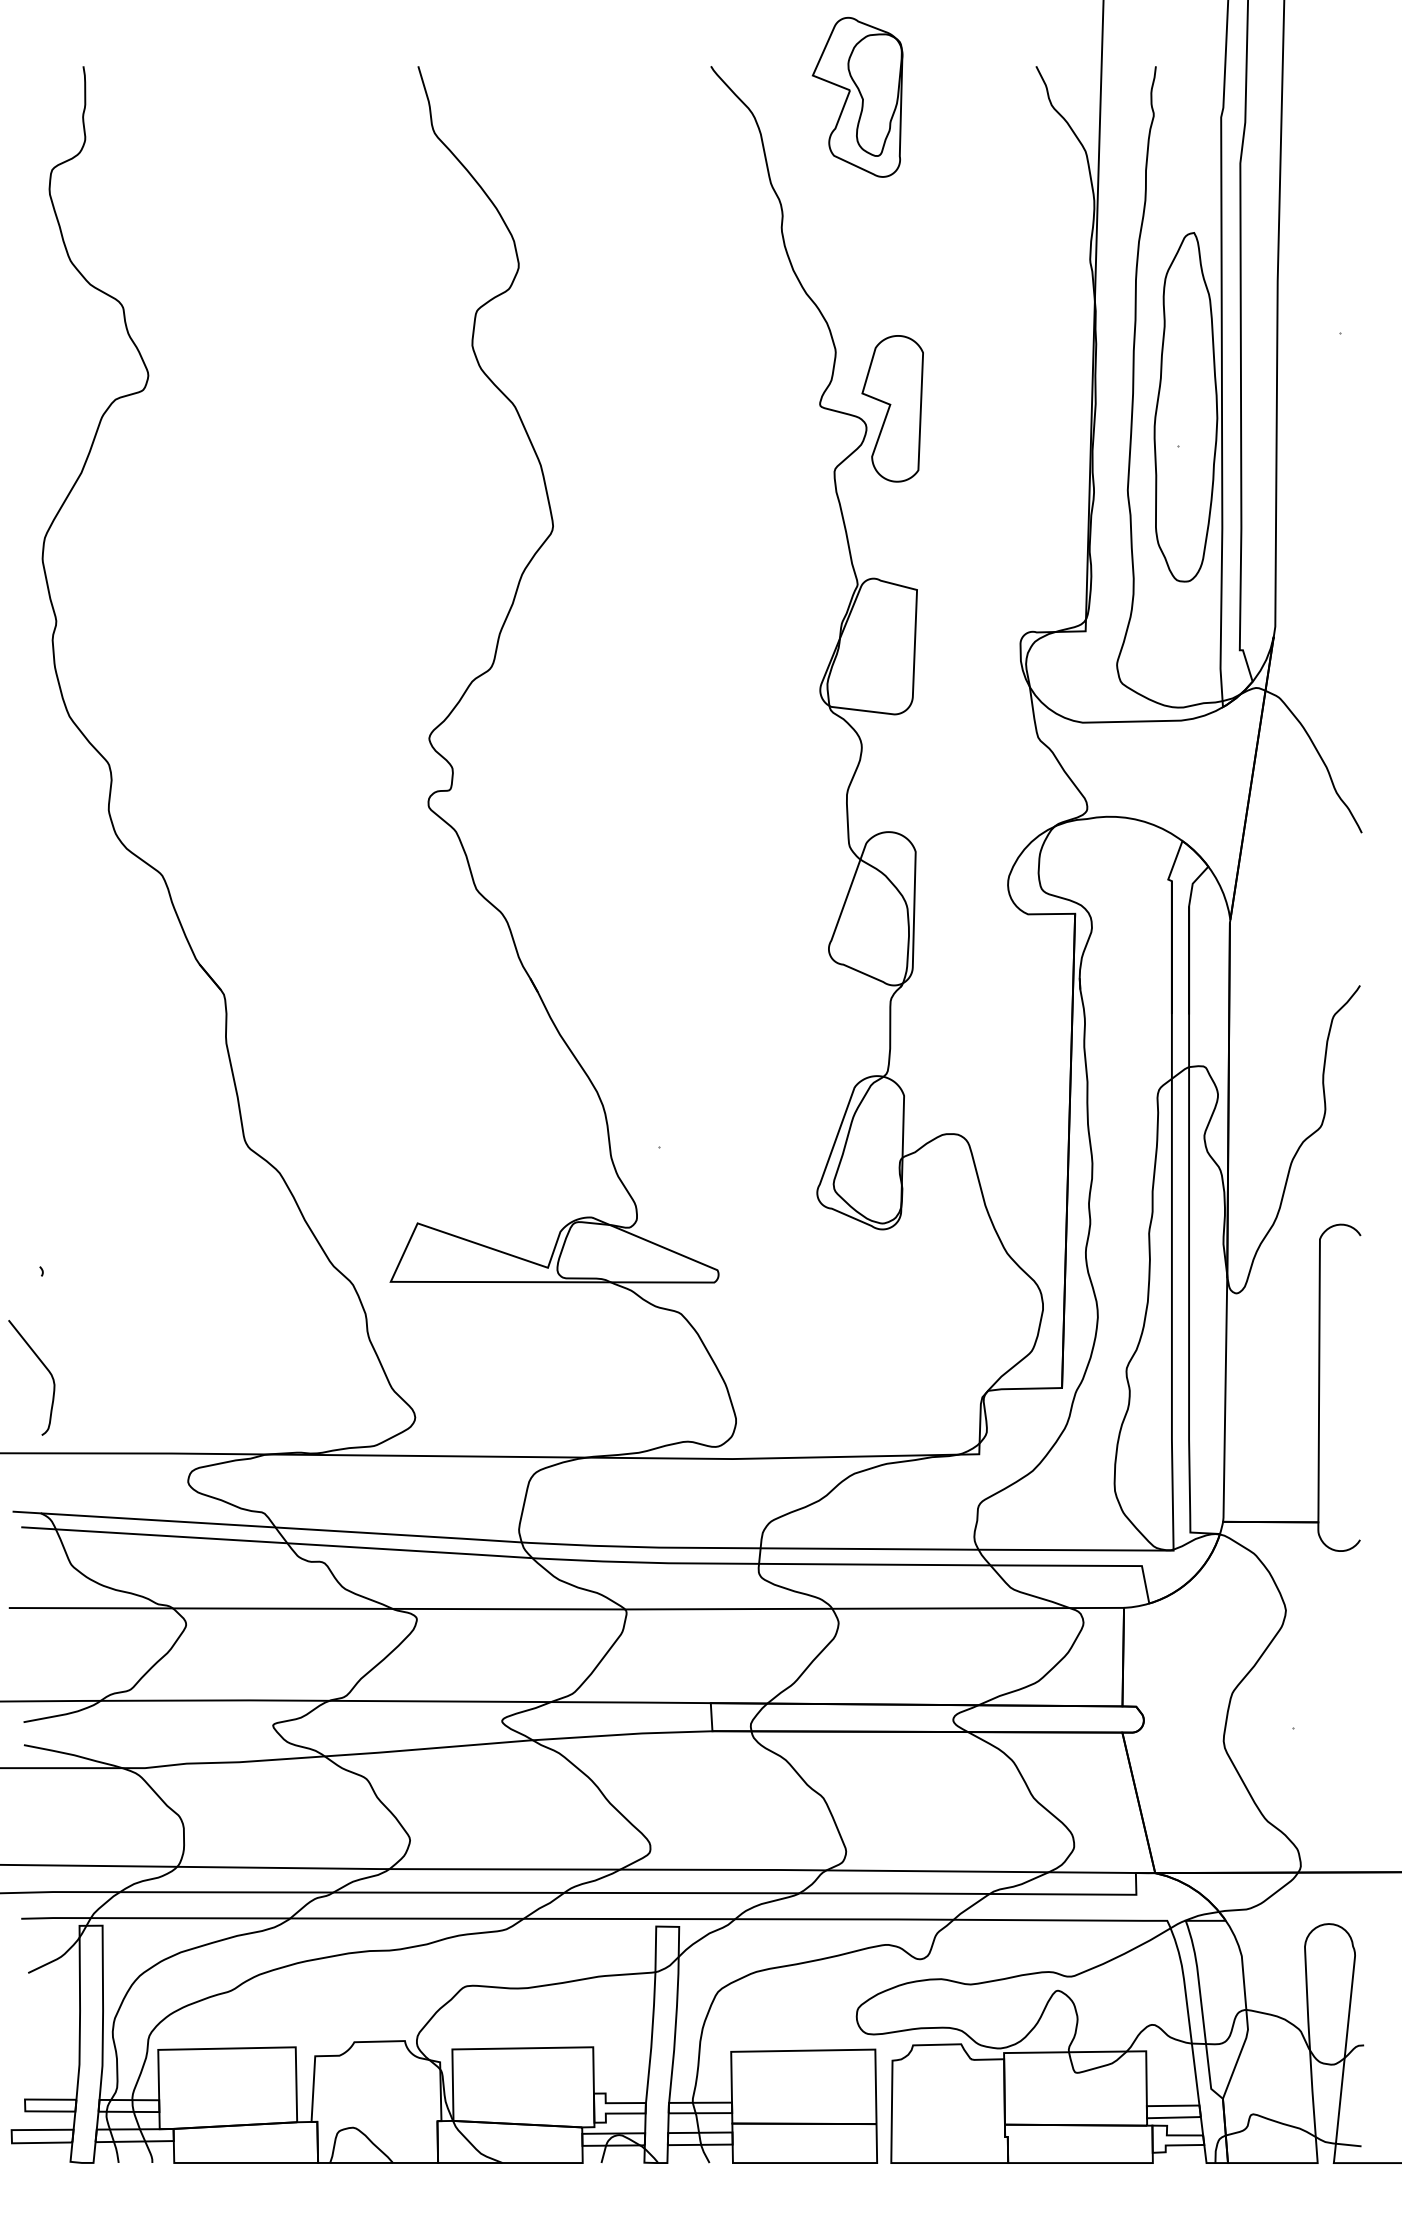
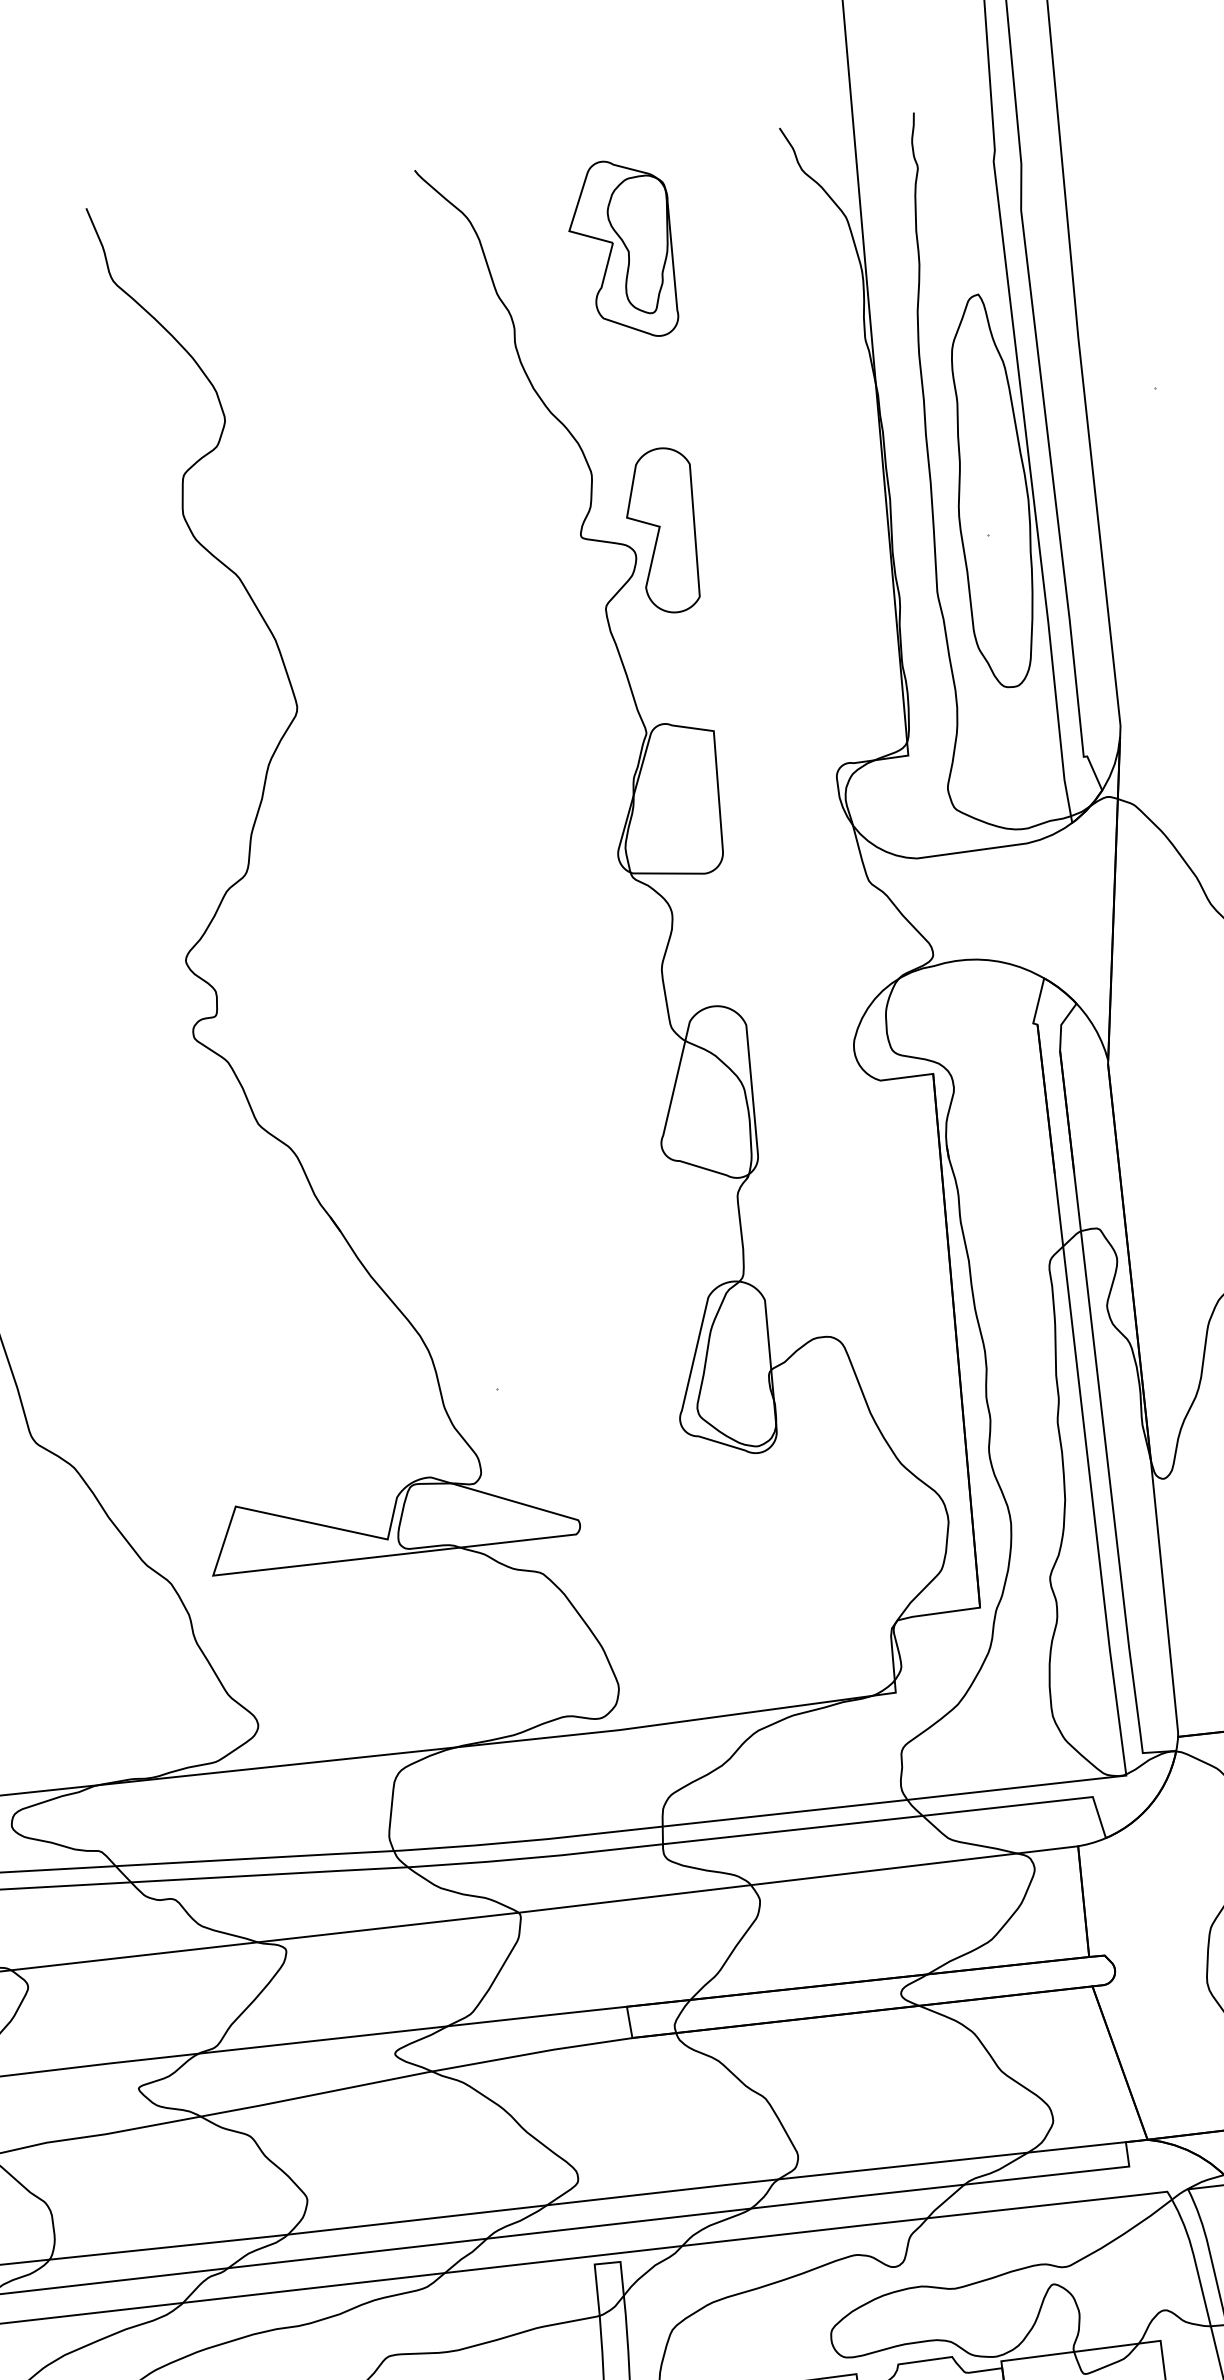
part: (857, 96) -> (622, 248), moved

